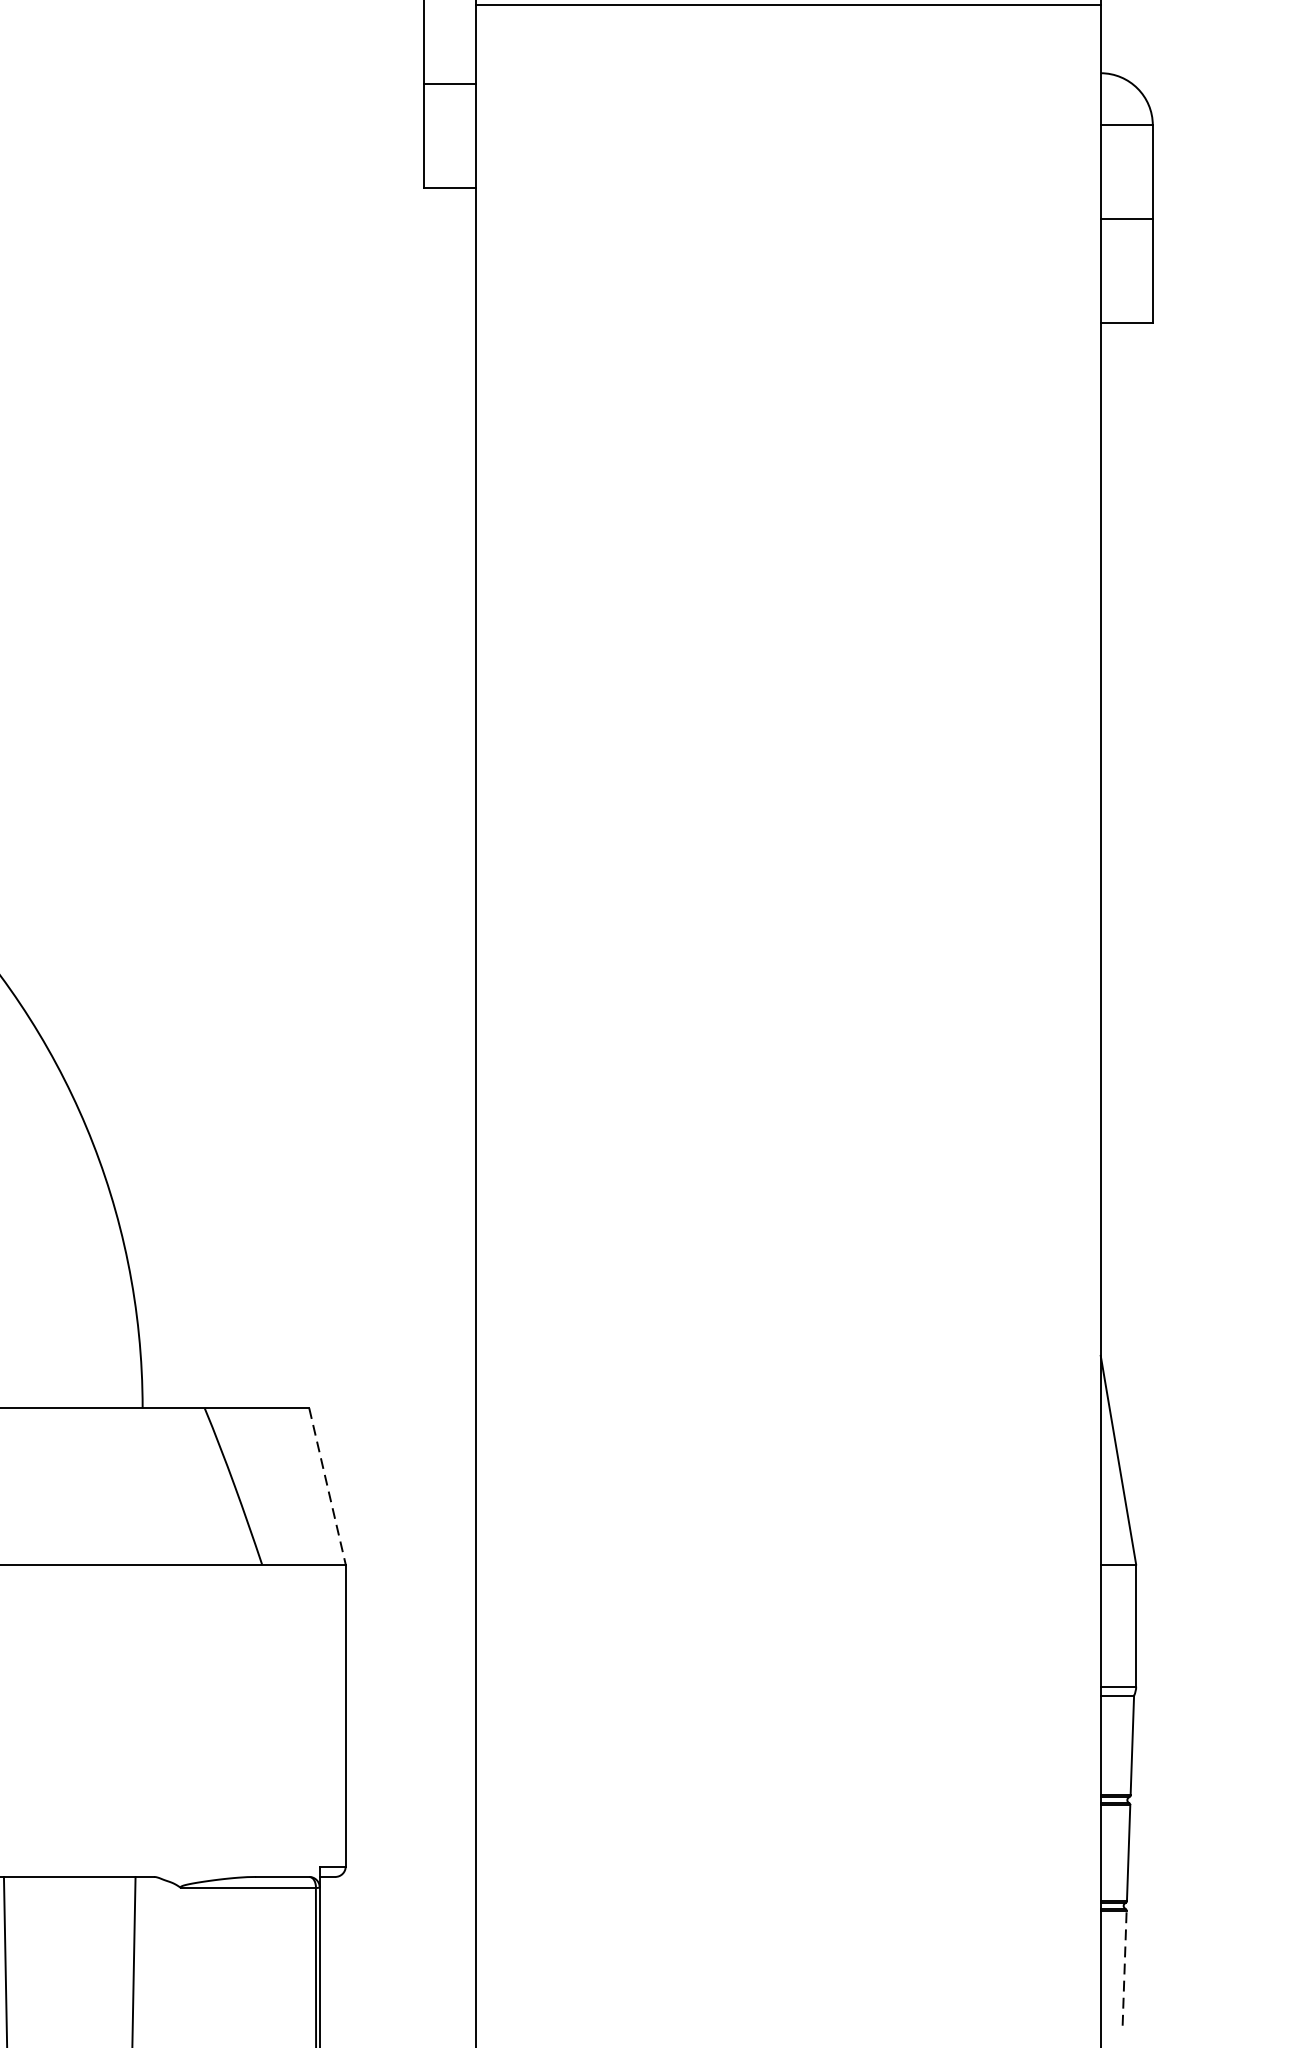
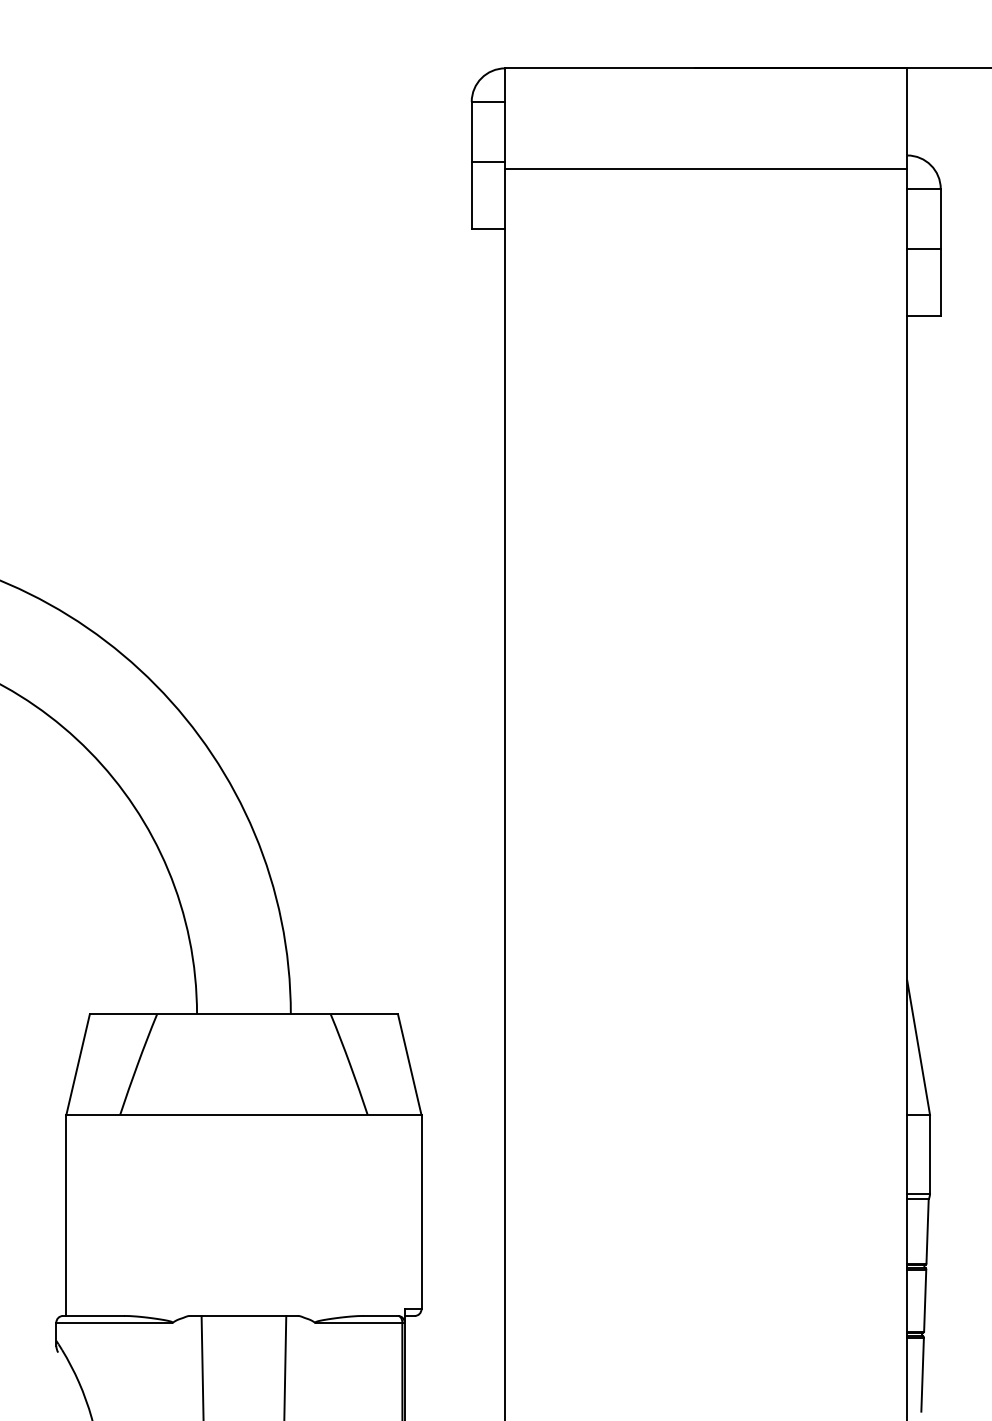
line: (788, 4) -> (706, 168), moved
line: (327, 1486) -> (409, 1064), dashed -> solid
line: (1124, 1967) -> (922, 1374), dashed -> solid

